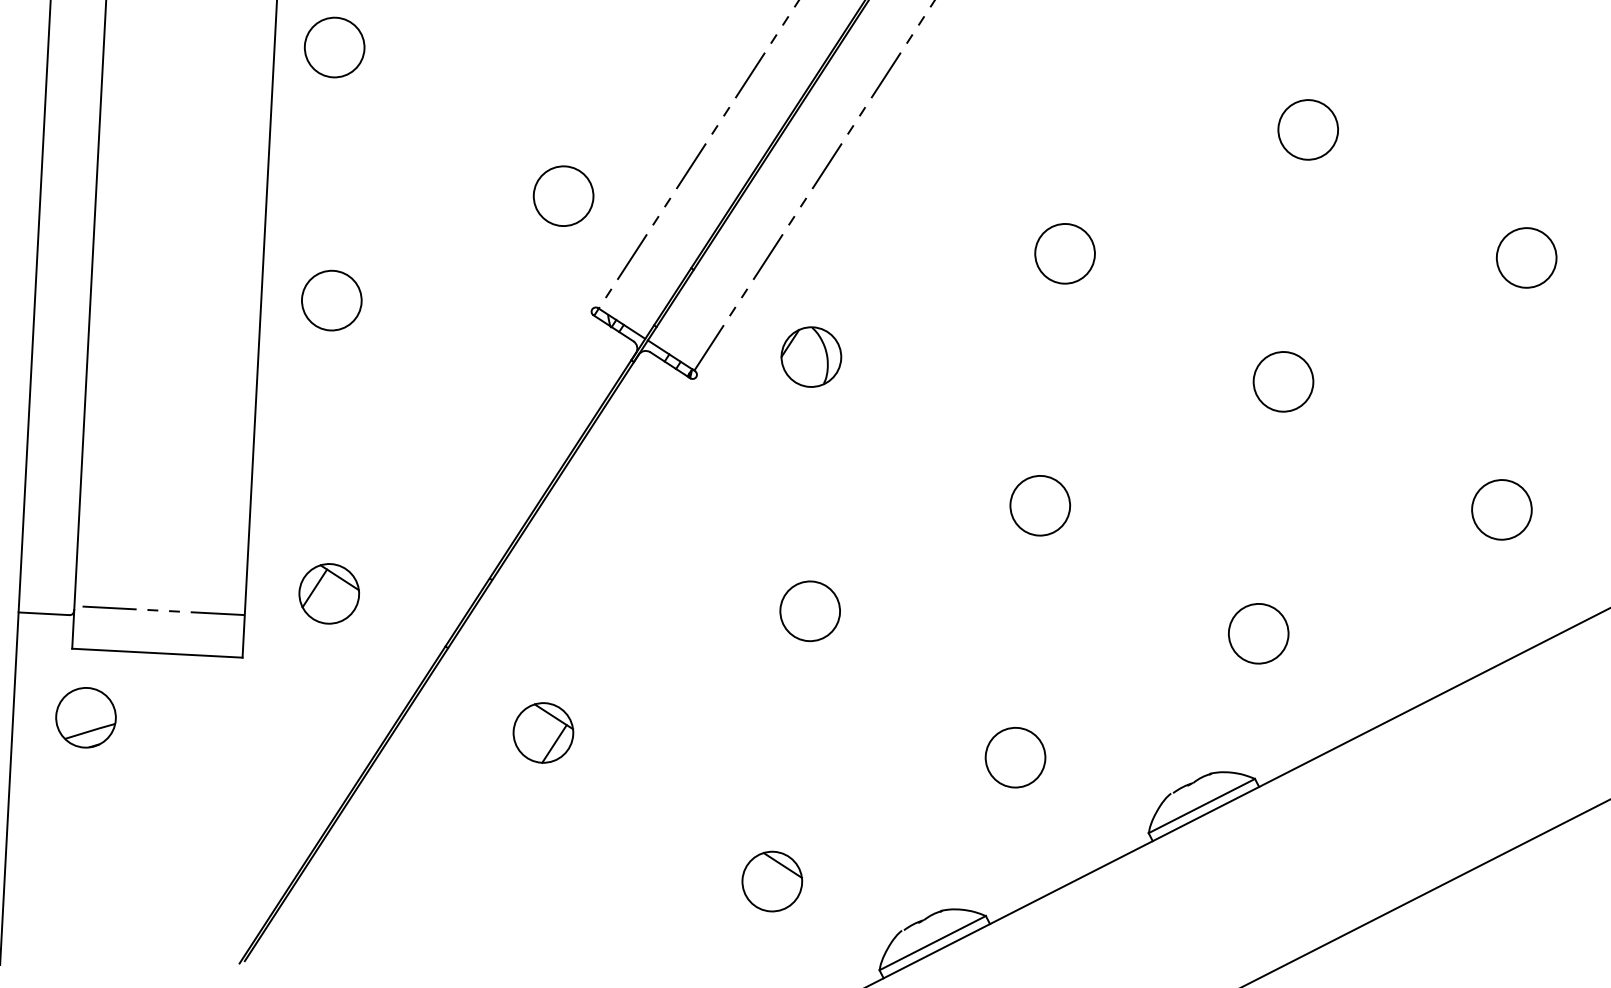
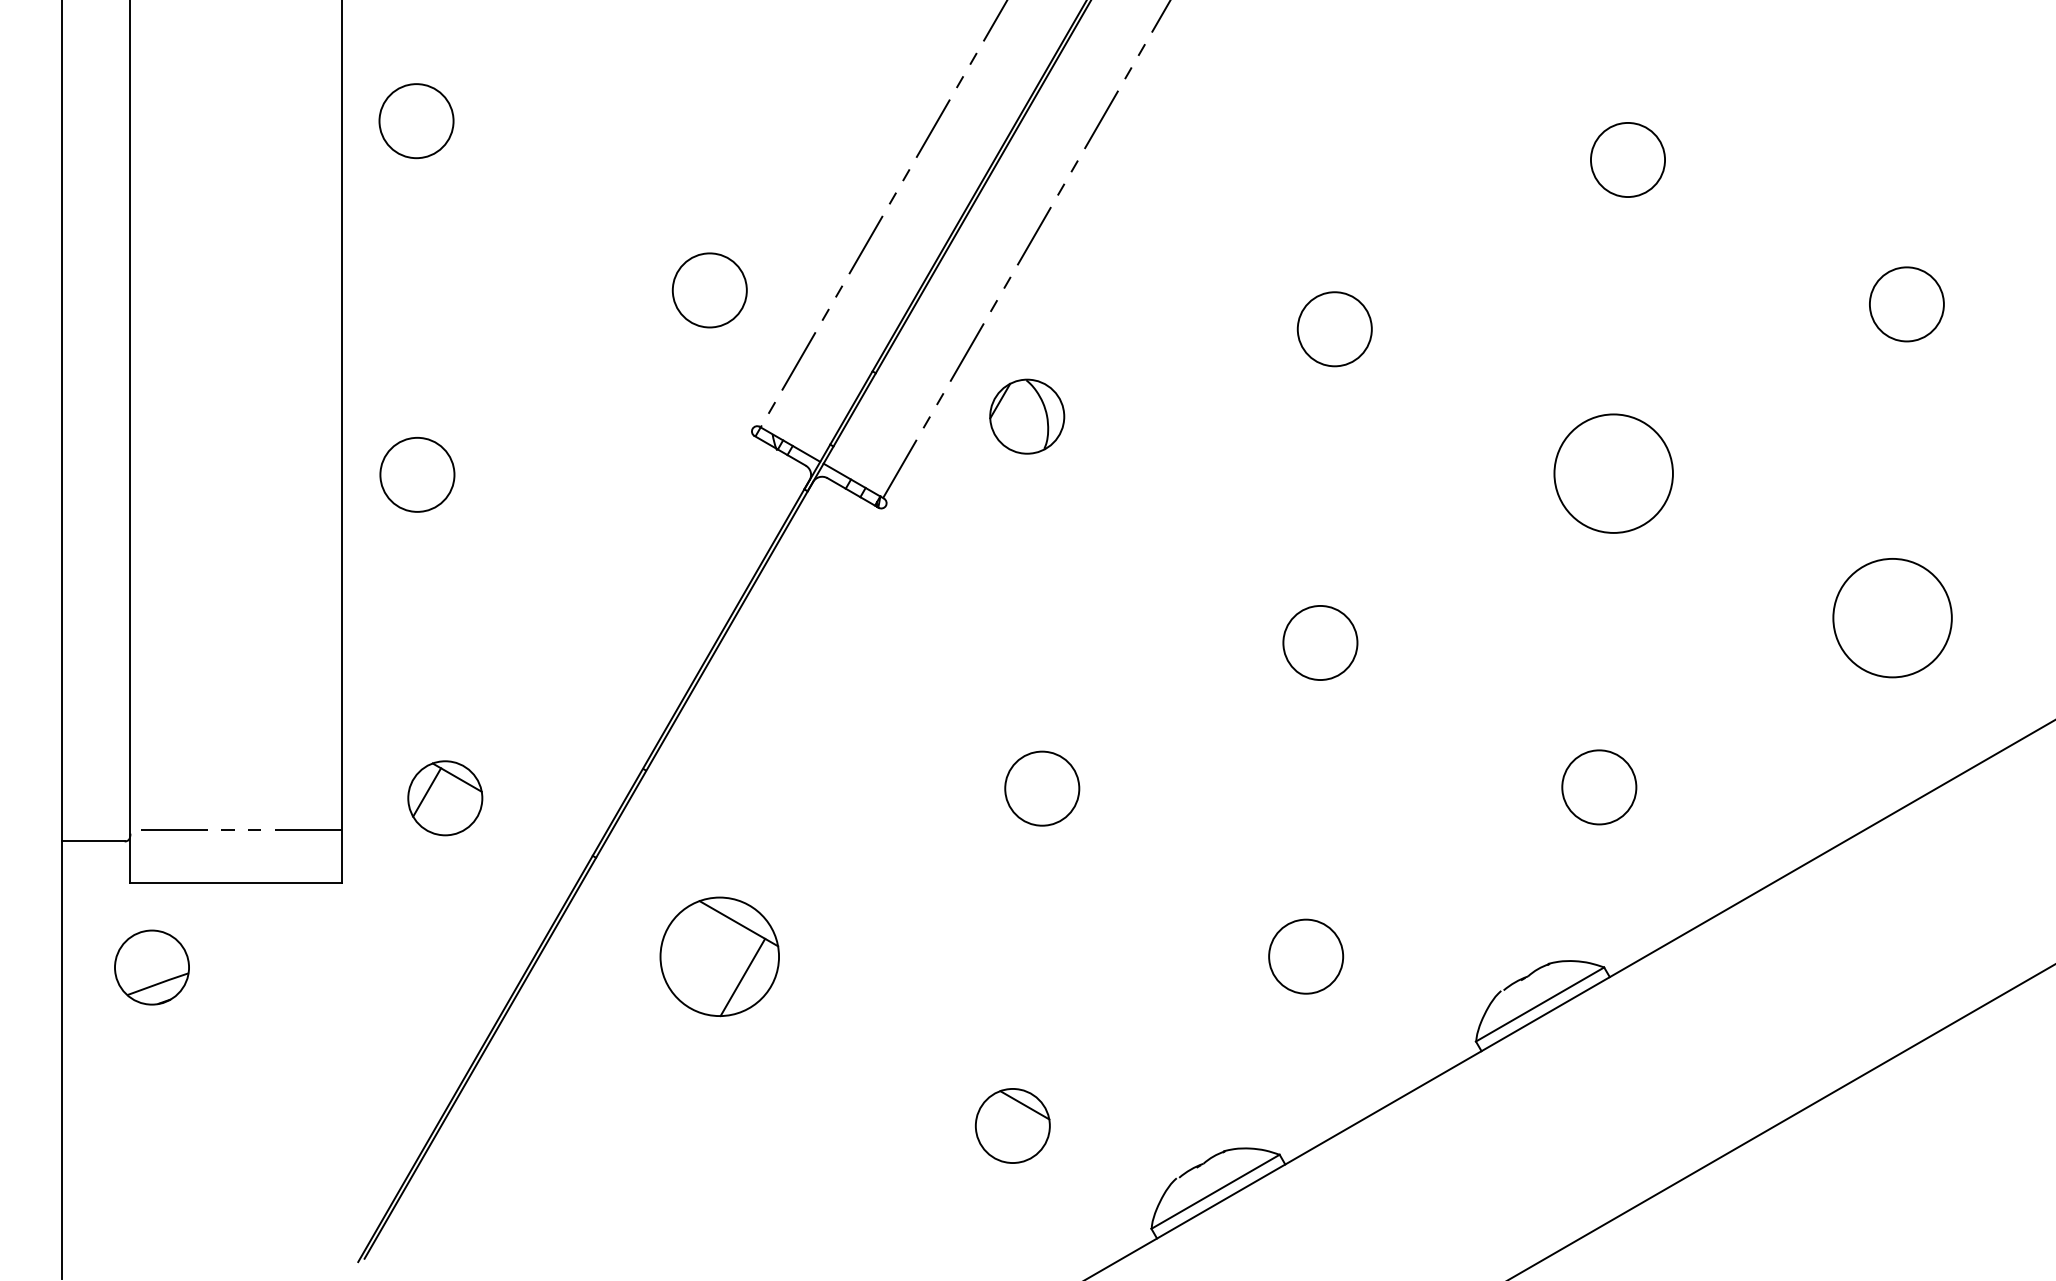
circle: (331, 300) -> (417, 474), moved
part: (811, 356) -> (1027, 416), moved
circle: (1283, 381) -> (1613, 473), size x1.6
circle: (1501, 510) -> (1892, 618), size x1.6
part: (543, 732) -> (719, 956), size x1.6

